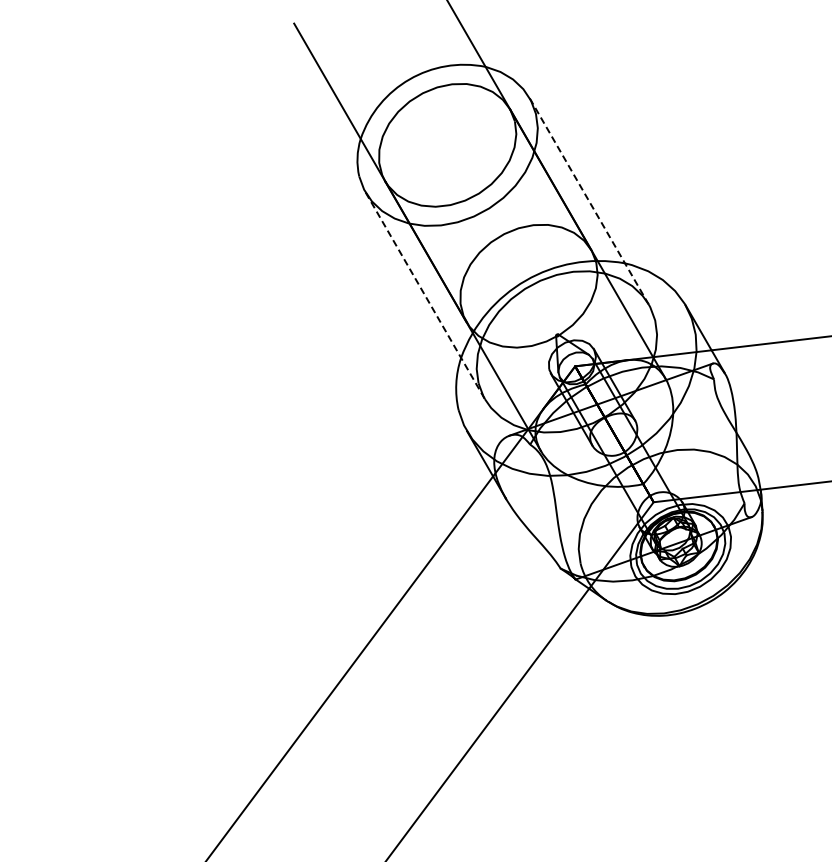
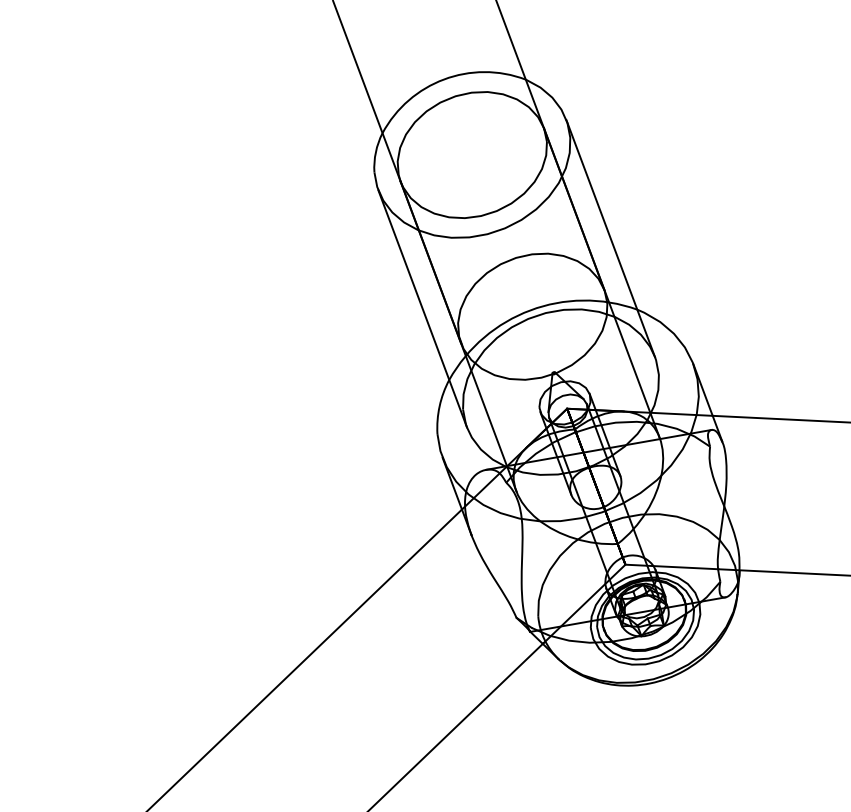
line: (588, 200) -> (610, 237), dashed -> solid
line: (425, 296) -> (422, 309), dashed -> solid

